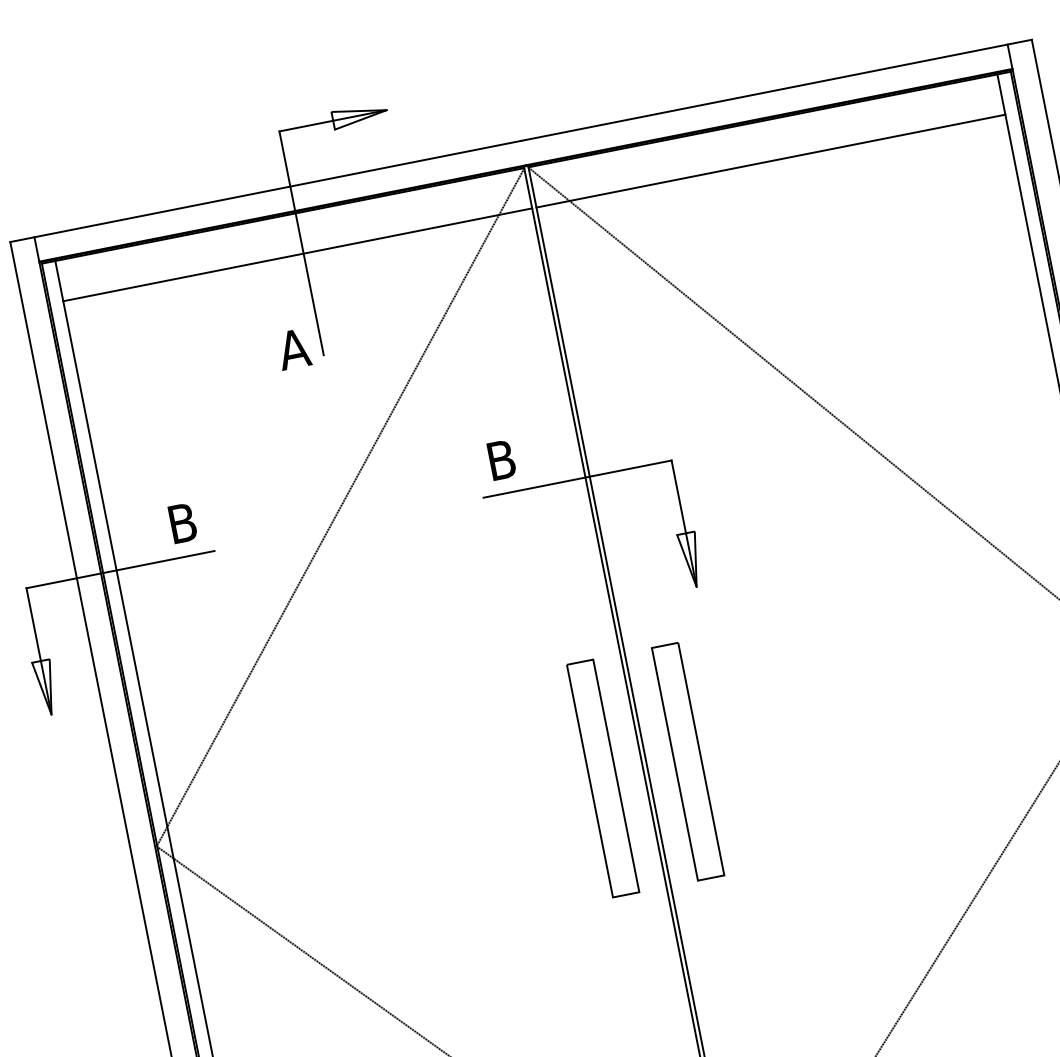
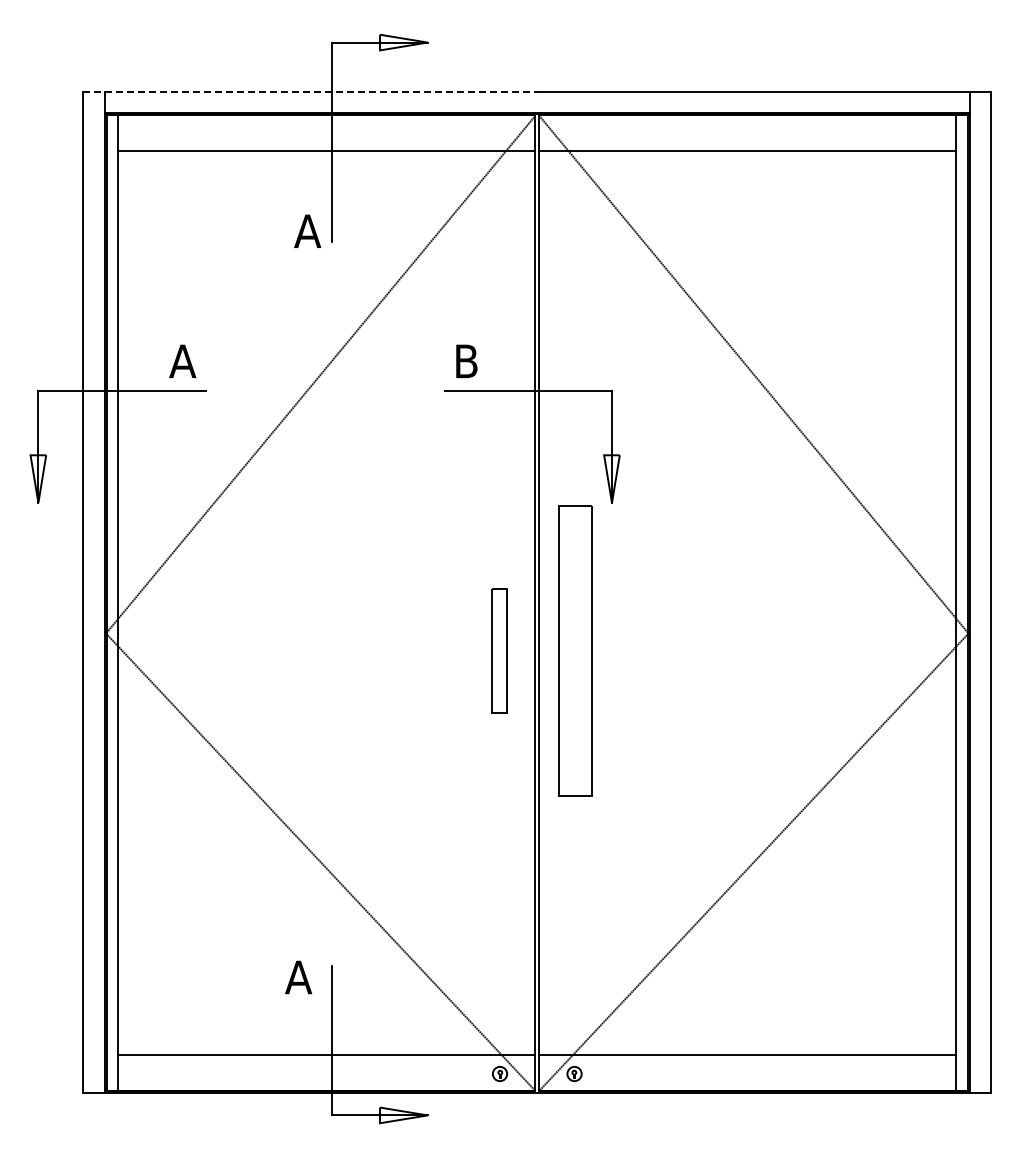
line: (265, 191) -> (310, 91), solid -> dashed
text: (182, 523) -> (182, 361), B -> A
part: (687, 761) -> (574, 650), size x1.4
part: (602, 777) -> (499, 650), size x0.6

